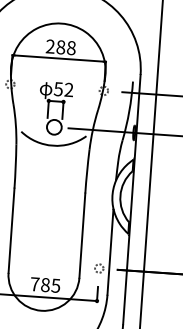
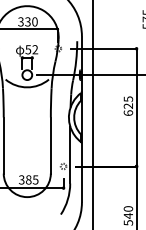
text: (60, 46) -> (27, 21), 288 -> 330
text: (34, 283) -> (21, 179), 785 -> 385

